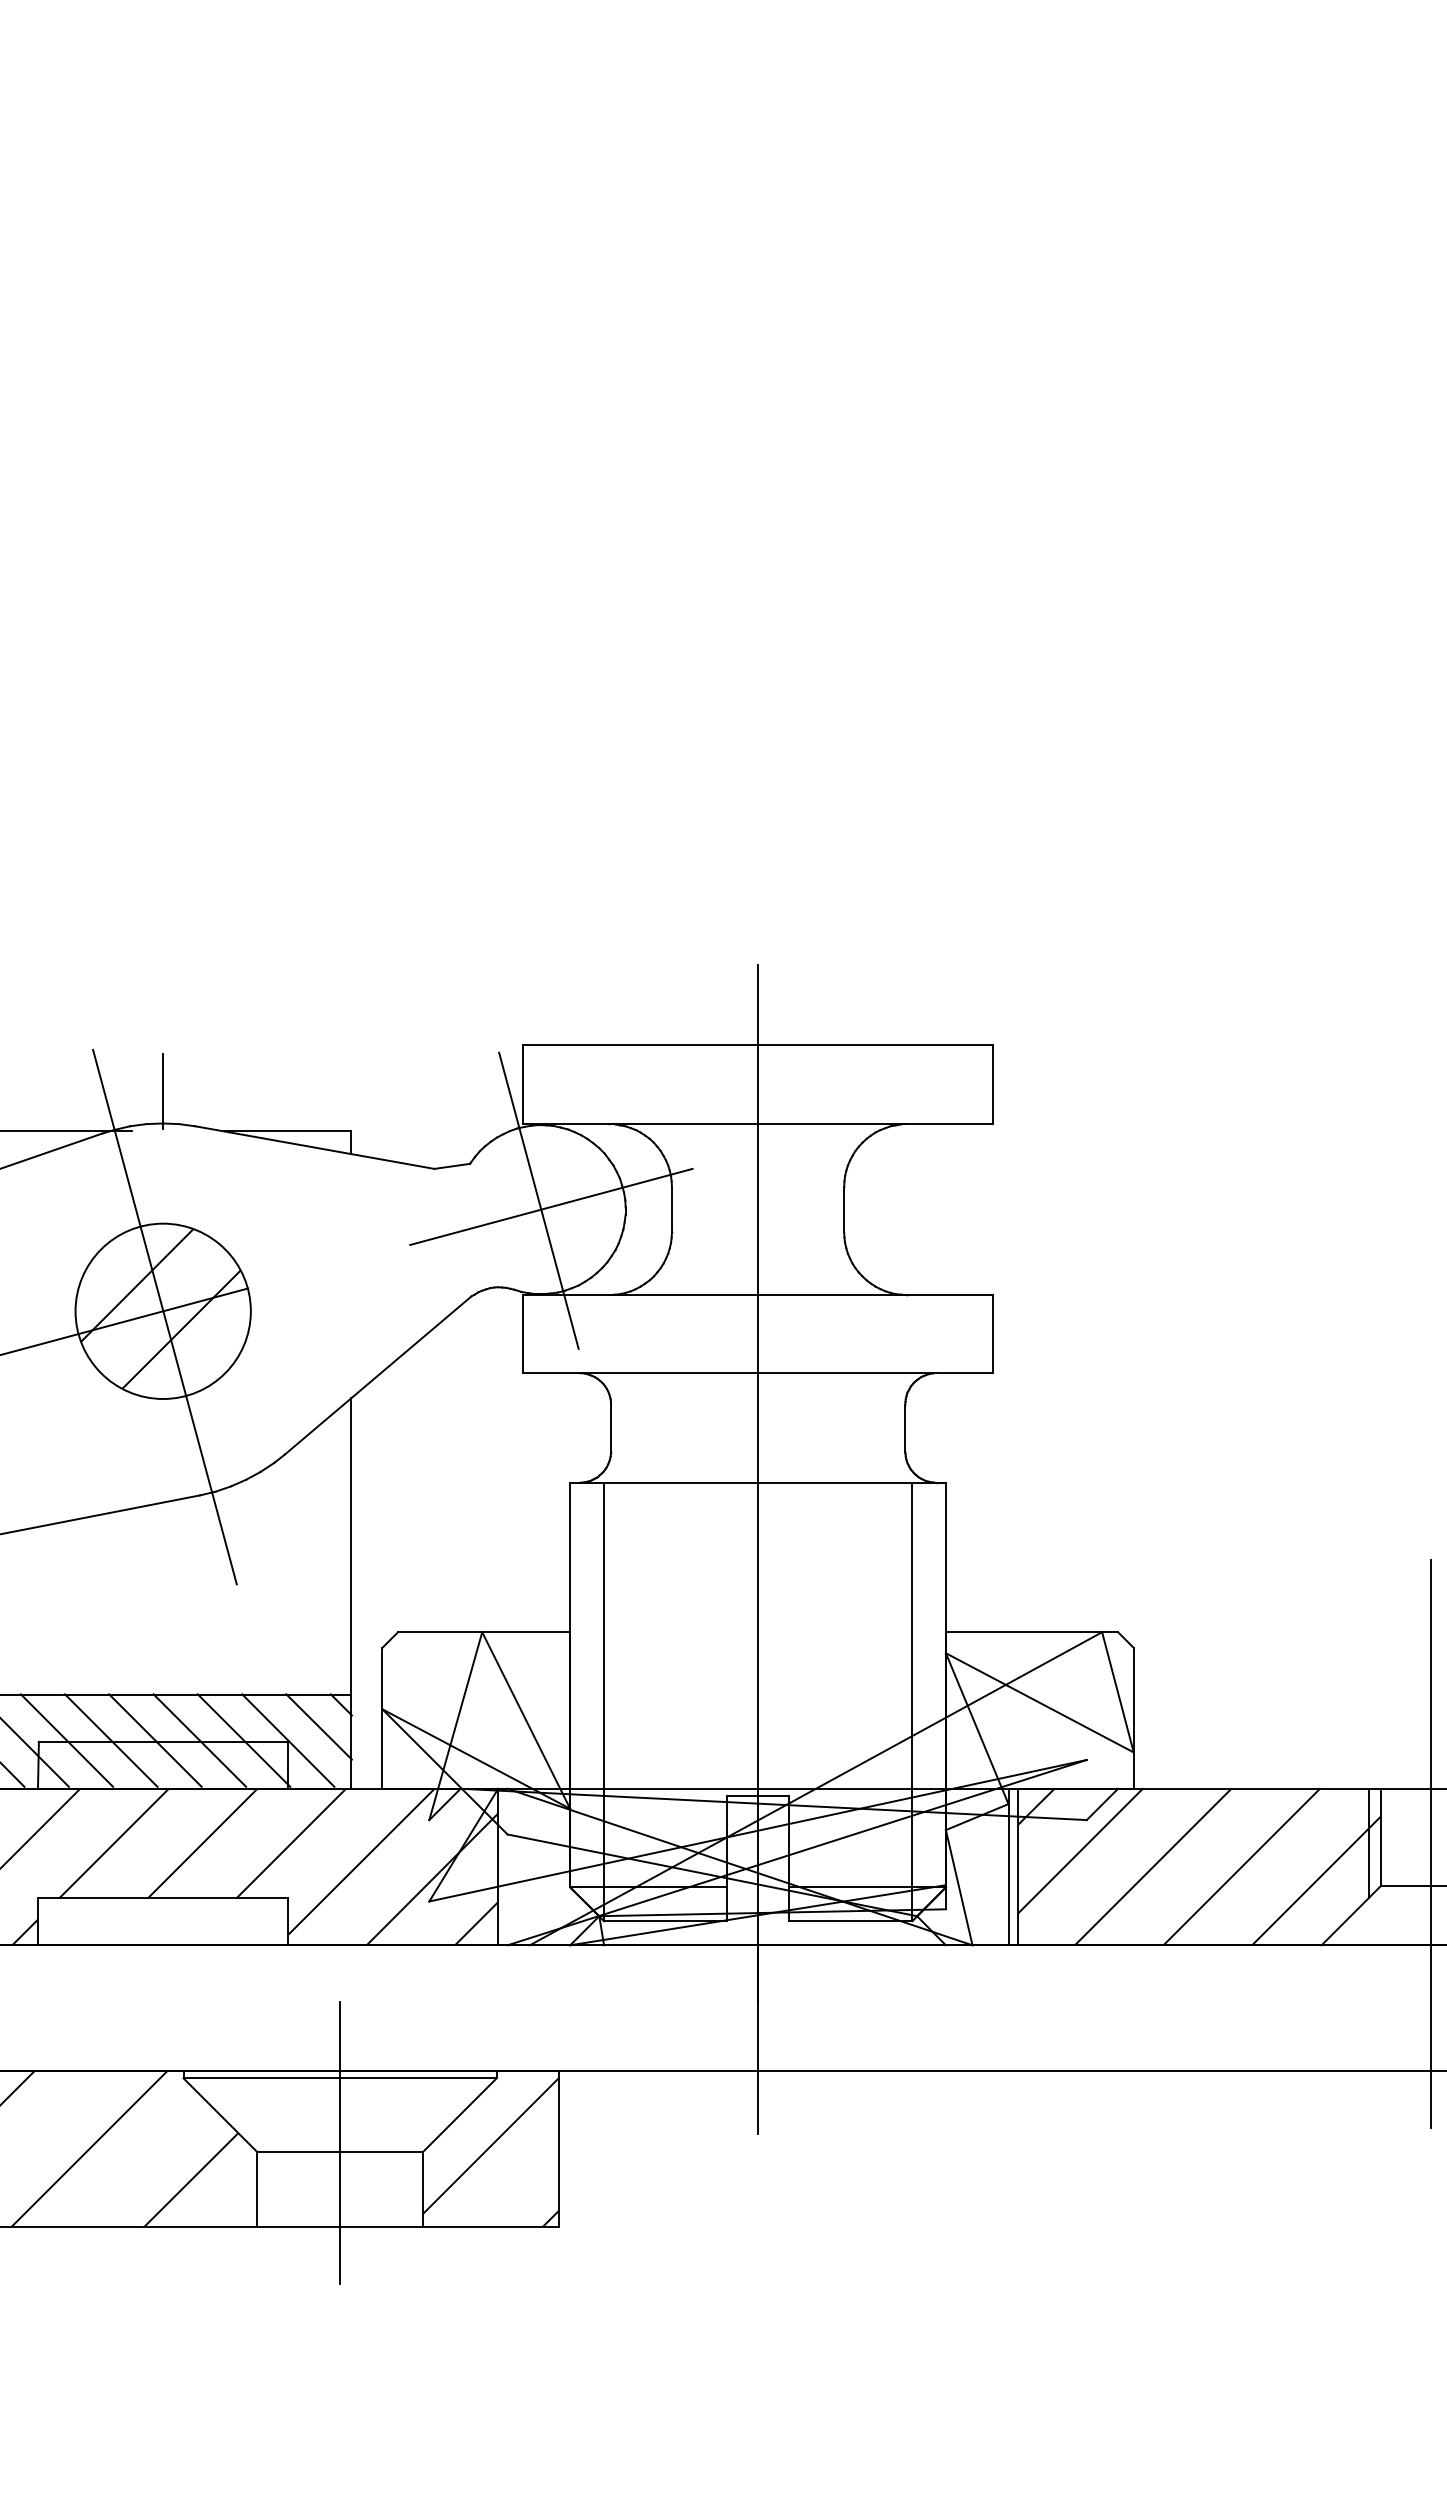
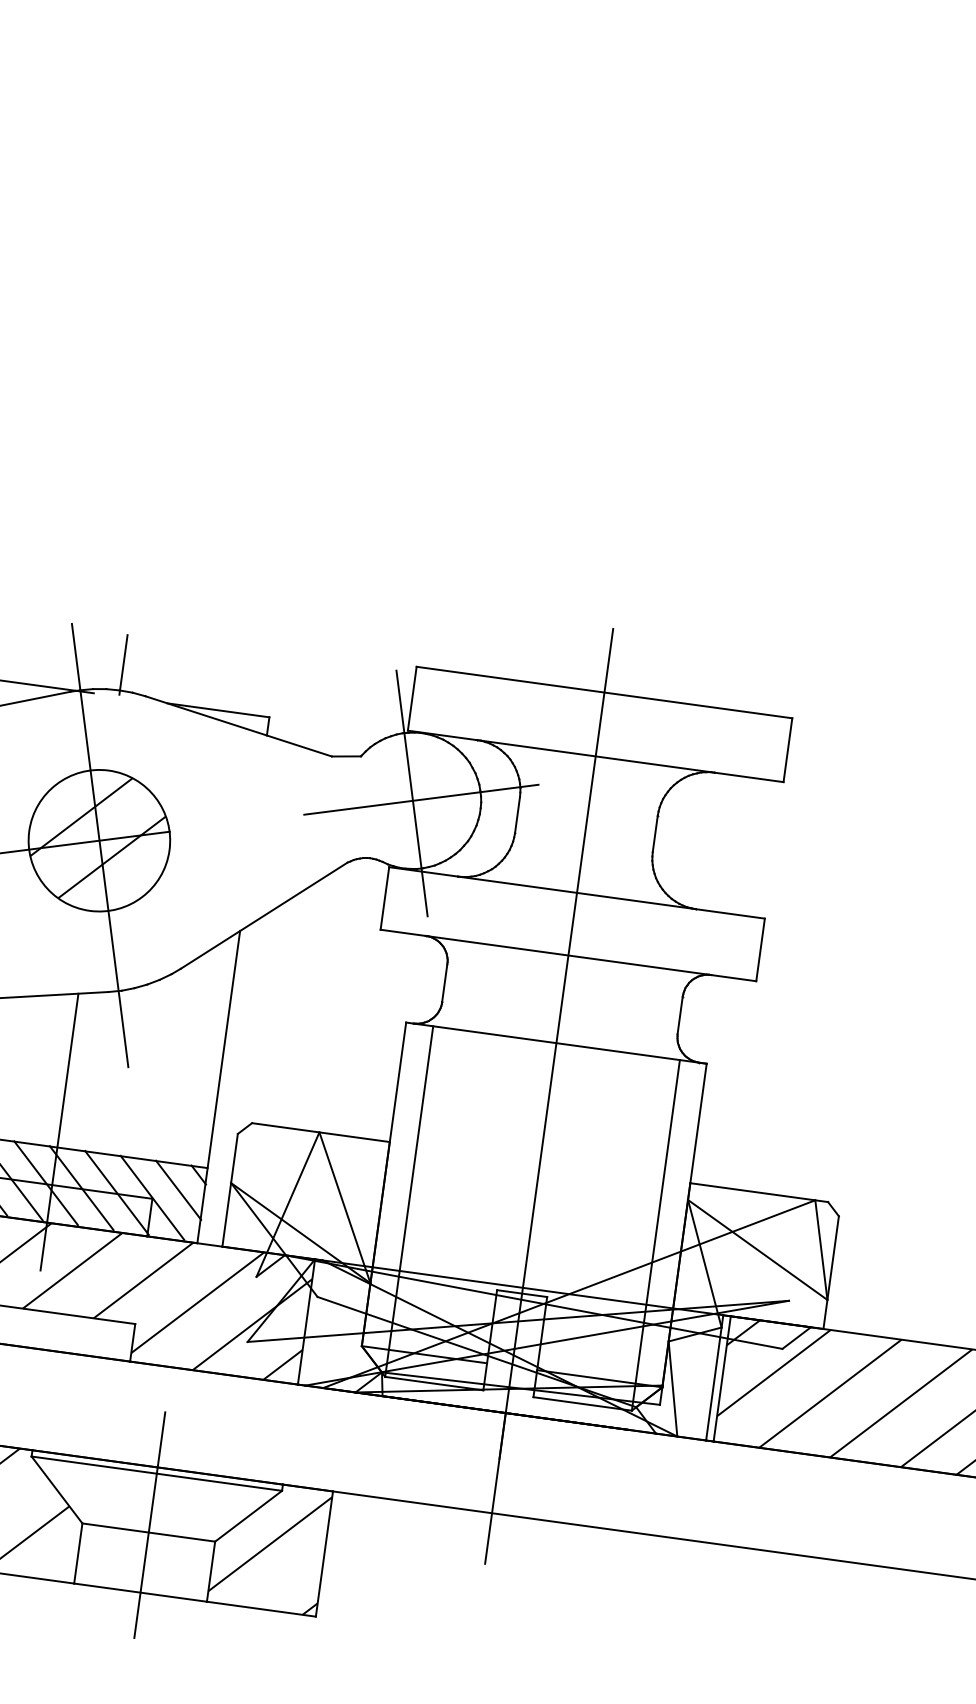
line: (163, 1675) -> (59, 1132), added

